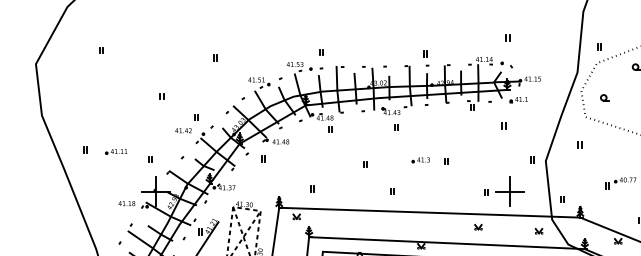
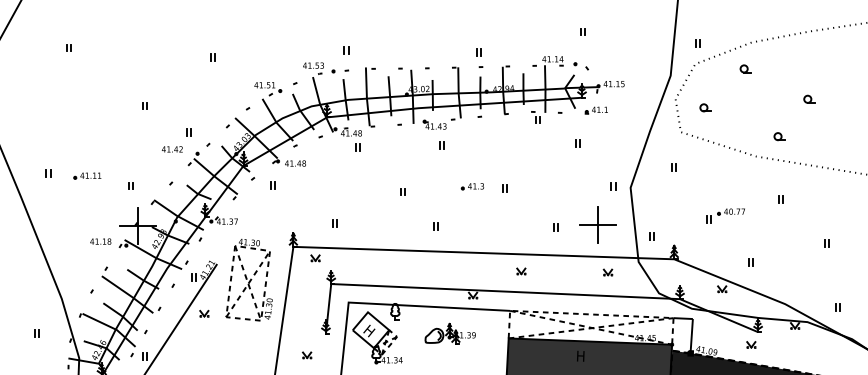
part: (509, 190) -> (597, 224), moved
part: (478, 227) -> (521, 271), moved
part: (538, 231) -> (607, 272), moved

